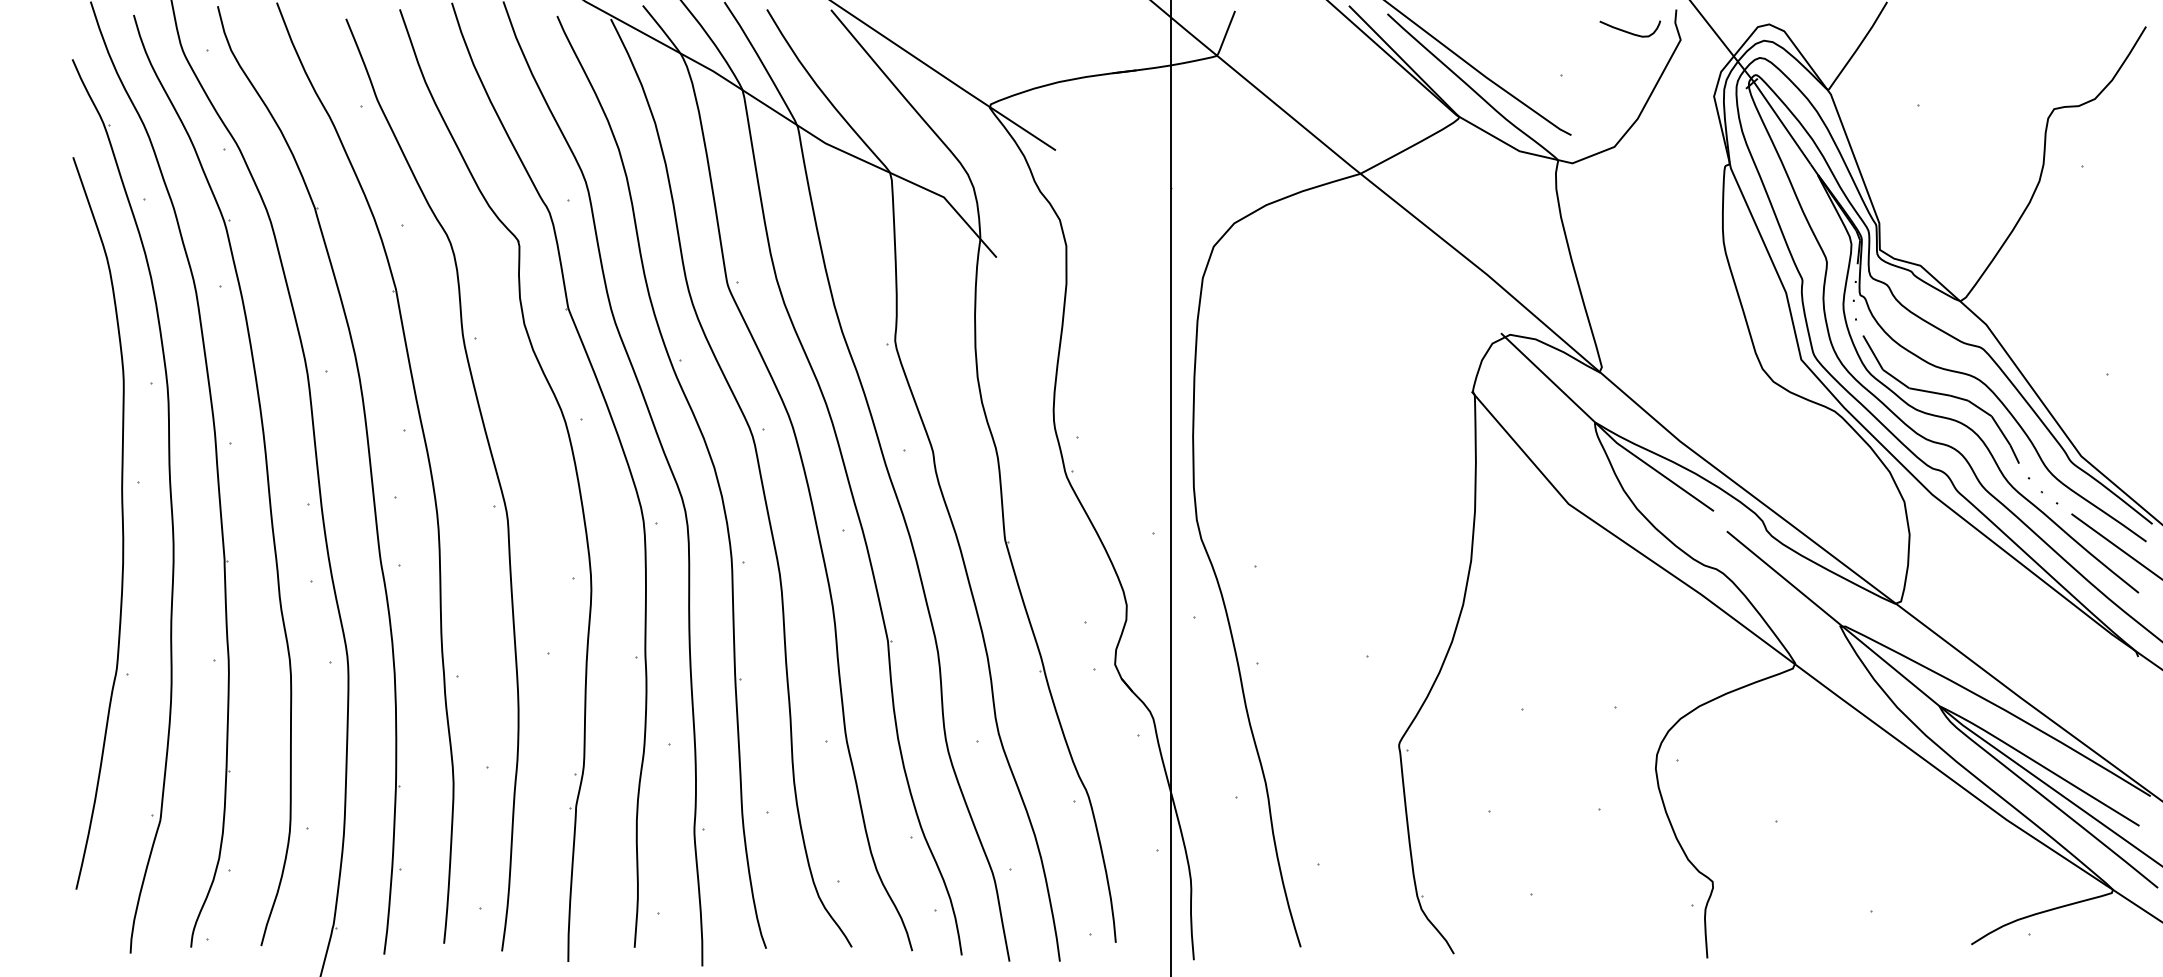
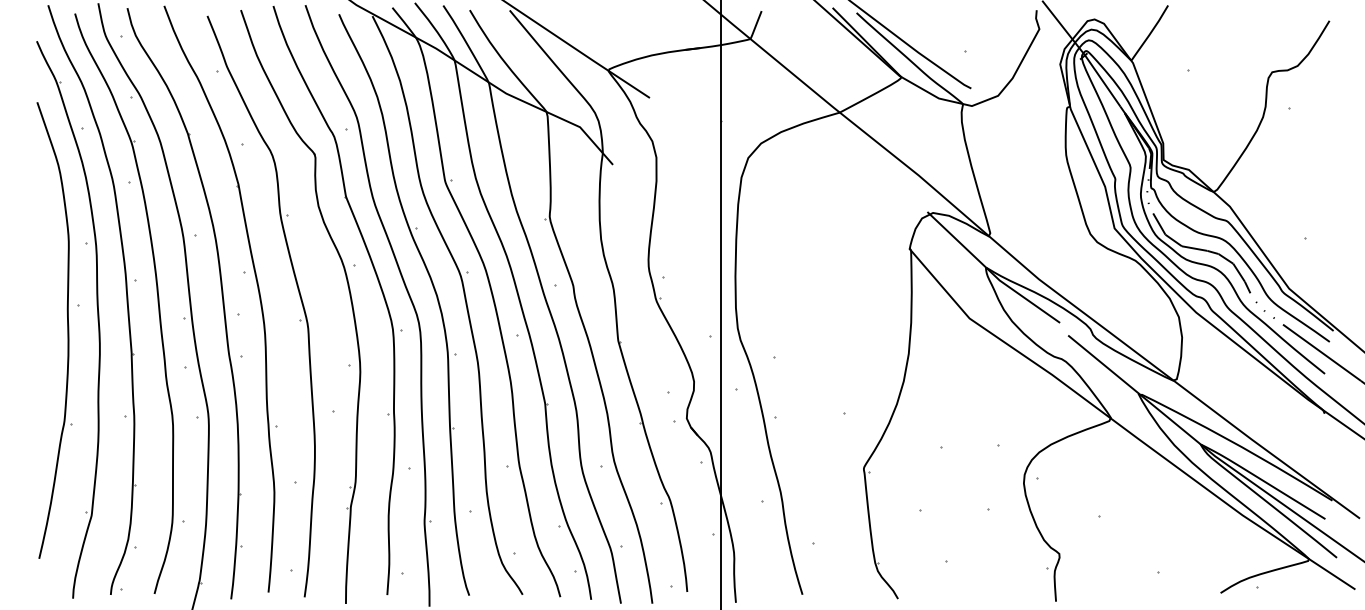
curve: (1629, 30) -> (1007, 23), removed

